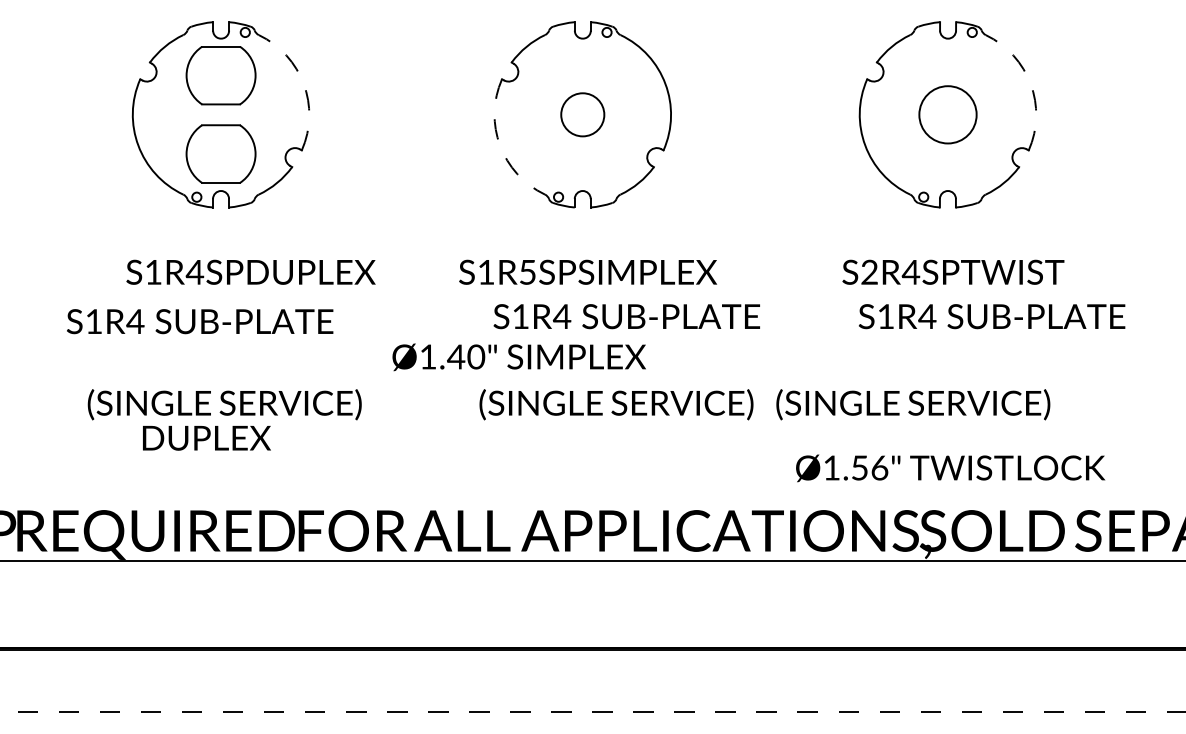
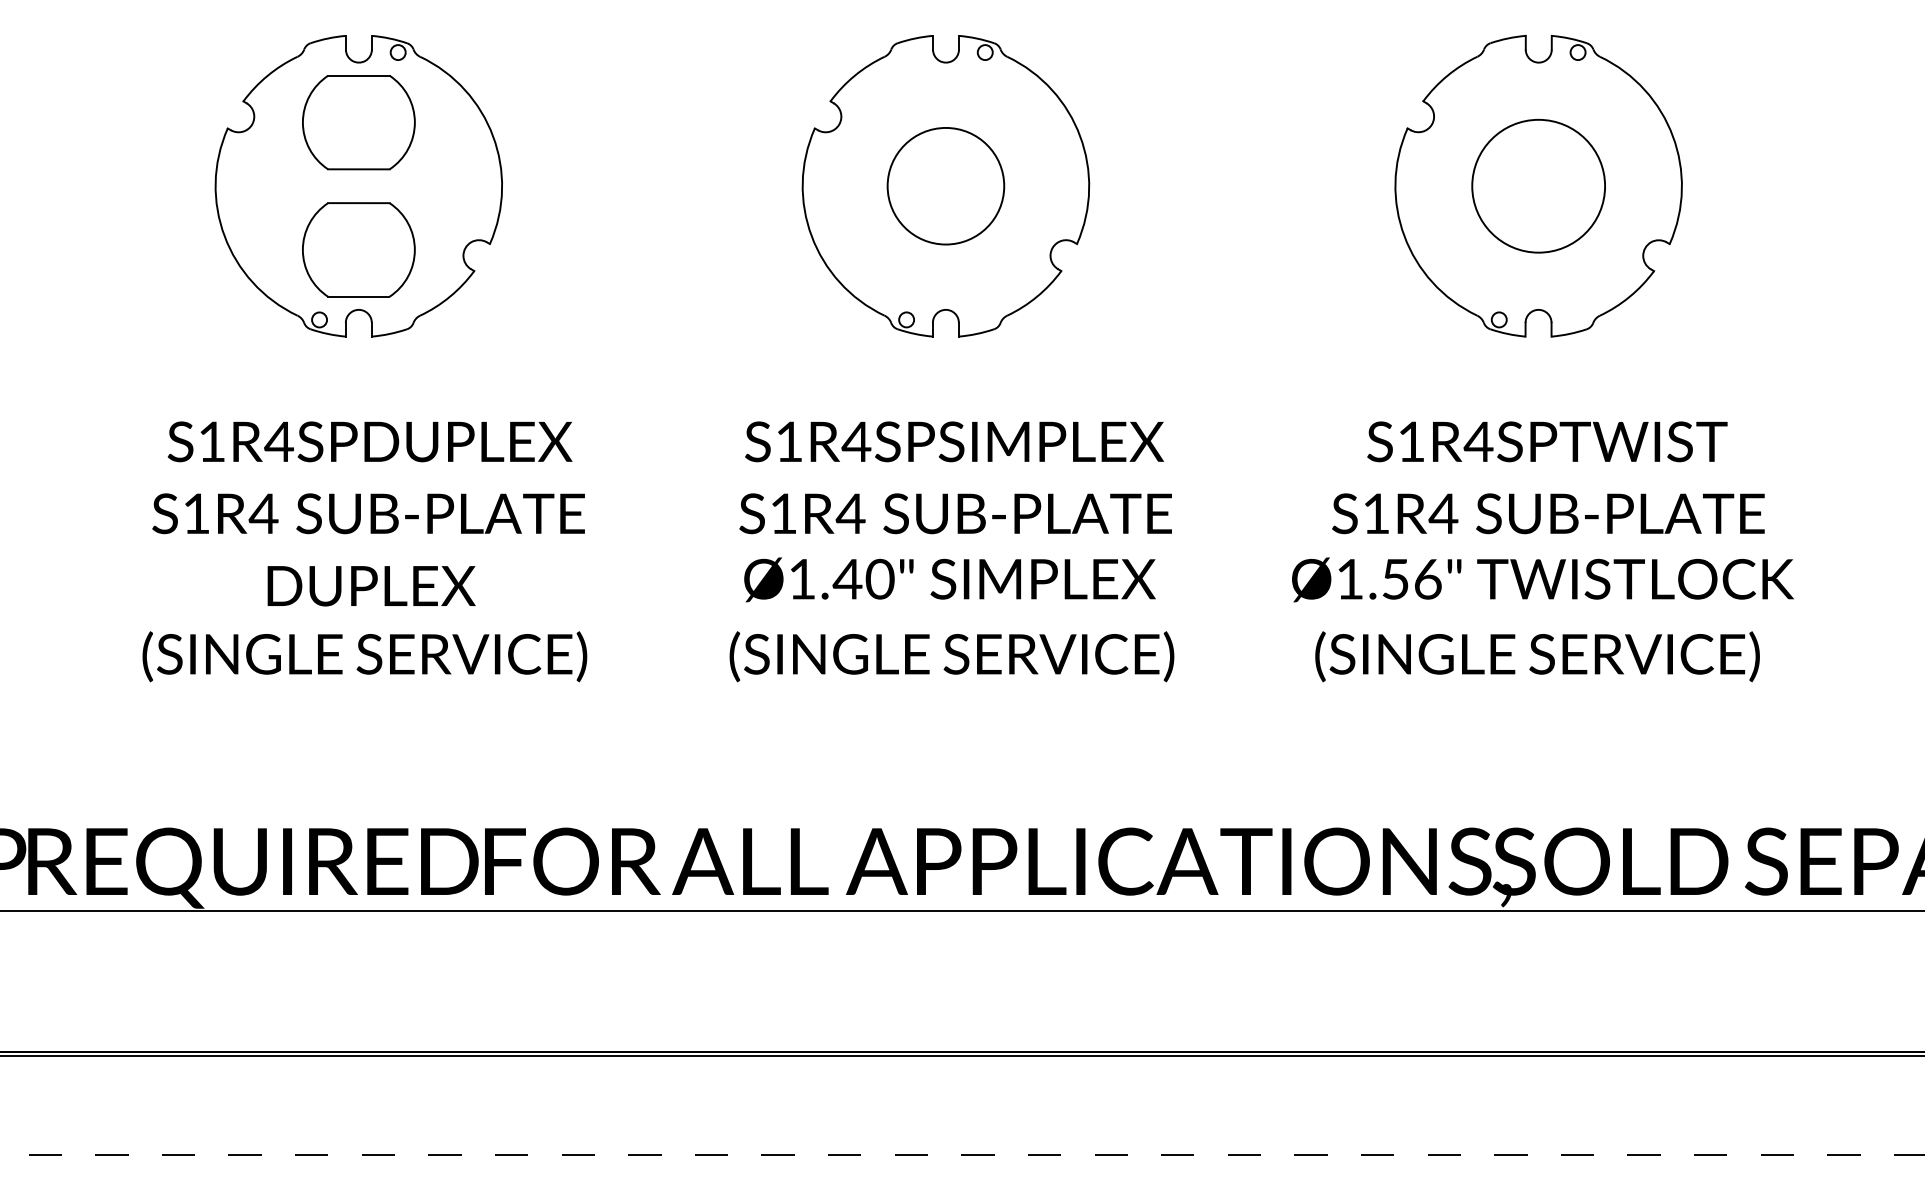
arc: (303, 84) -> (492, 137), dashed -> solid
arc: (1030, 84) -> (1672, 137), dashed -> solid
circle: (582, 114) -> (945, 185), size x1.67
circle: (947, 114) -> (1537, 185), size x1.43
arc: (500, 145) -> (812, 236), dashed -> solid
text: (250, 271) -> (369, 440), moved
text: (869, 271) -> (1411, 440), S2R4SPTWIST -> S1R4SPTWIST
text: (527, 272) -> (856, 442), S1R5SPSIMPLEX -> S1R4SPSIMPLEX
text: (626, 316) -> (955, 513), moved
text: (992, 316) -> (1549, 513), moved
text: (200, 321) -> (369, 513), moved
text: (518, 357) -> (948, 580), moved
text: (616, 404) -> (951, 656), moved
text: (913, 404) -> (1537, 656), moved
text: (206, 438) -> (370, 586), moved
text: (950, 468) -> (1542, 580), moved

